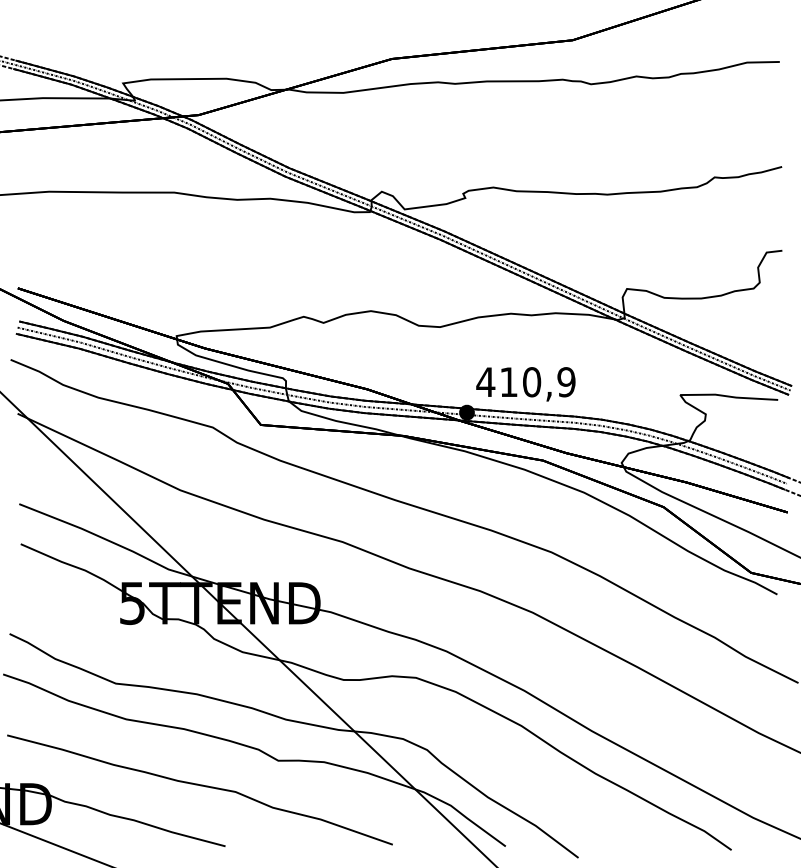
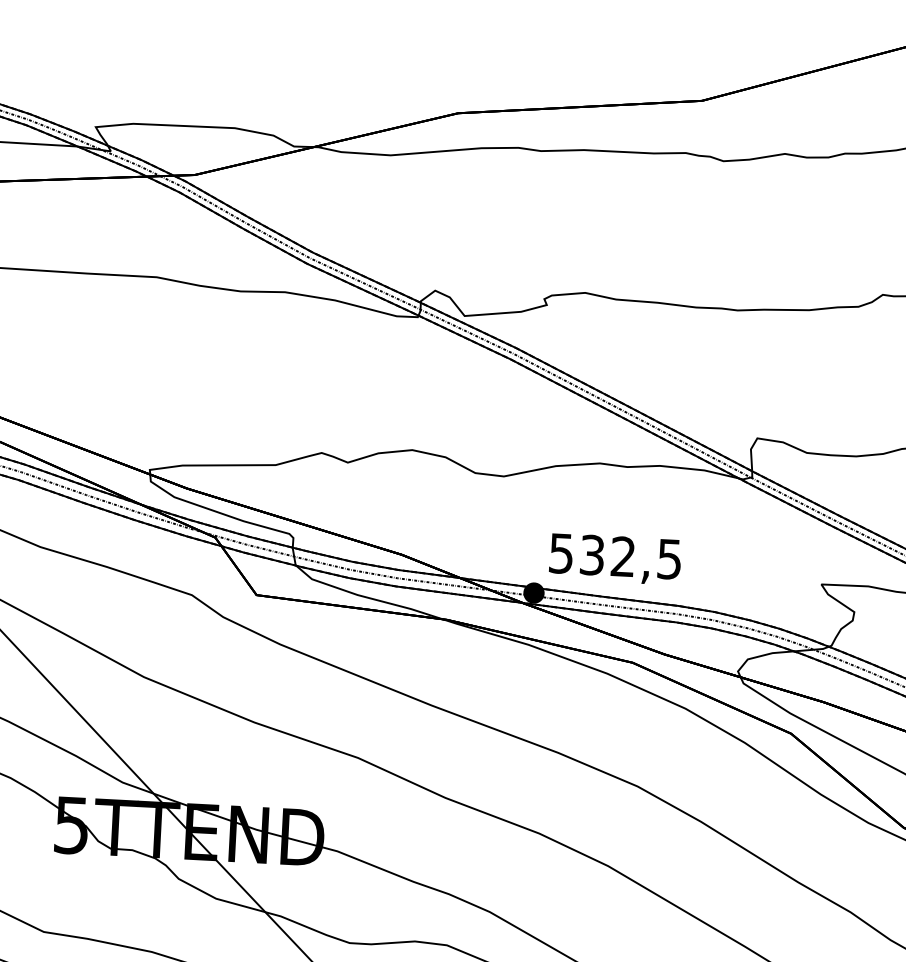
text: (525, 382) -> (614, 556), 410,9 -> 532,5

